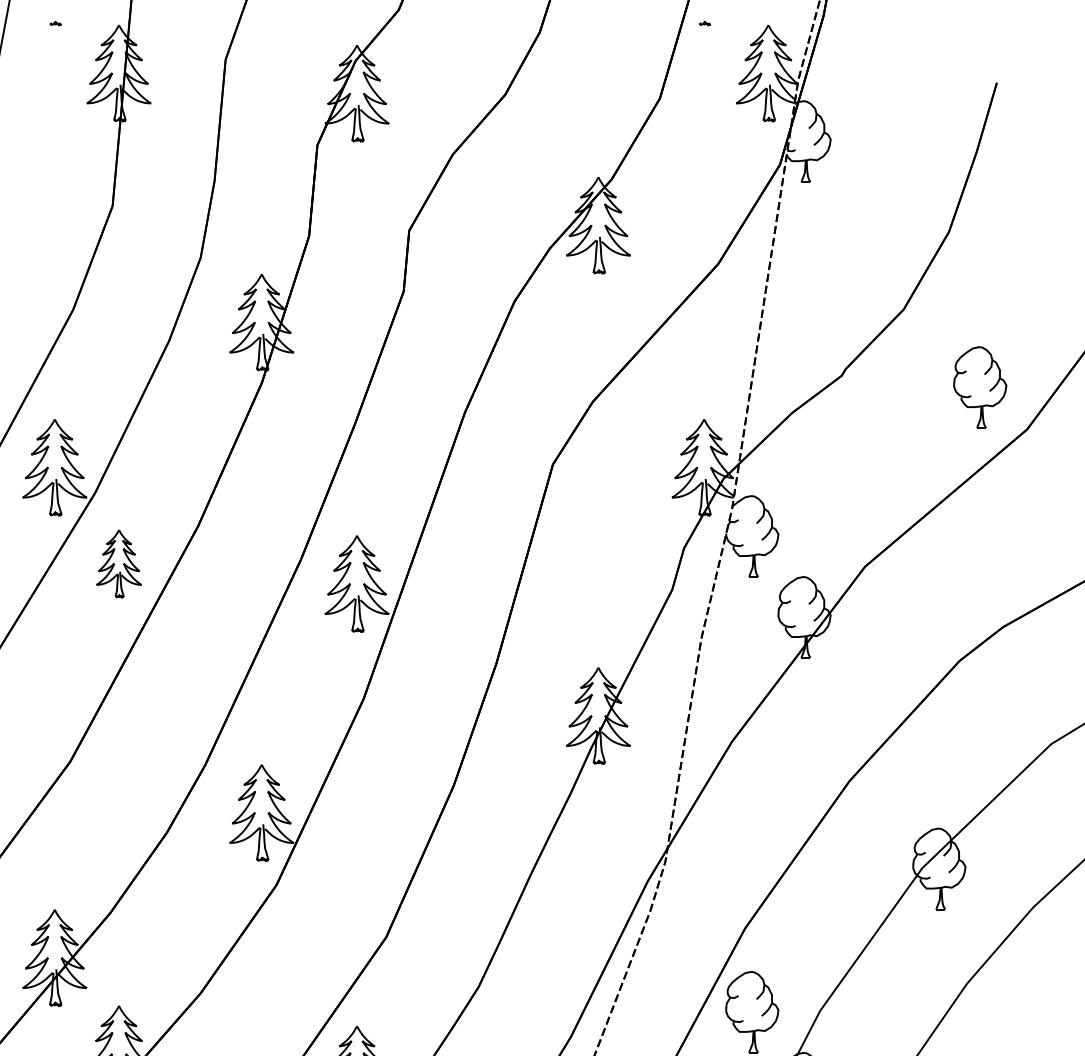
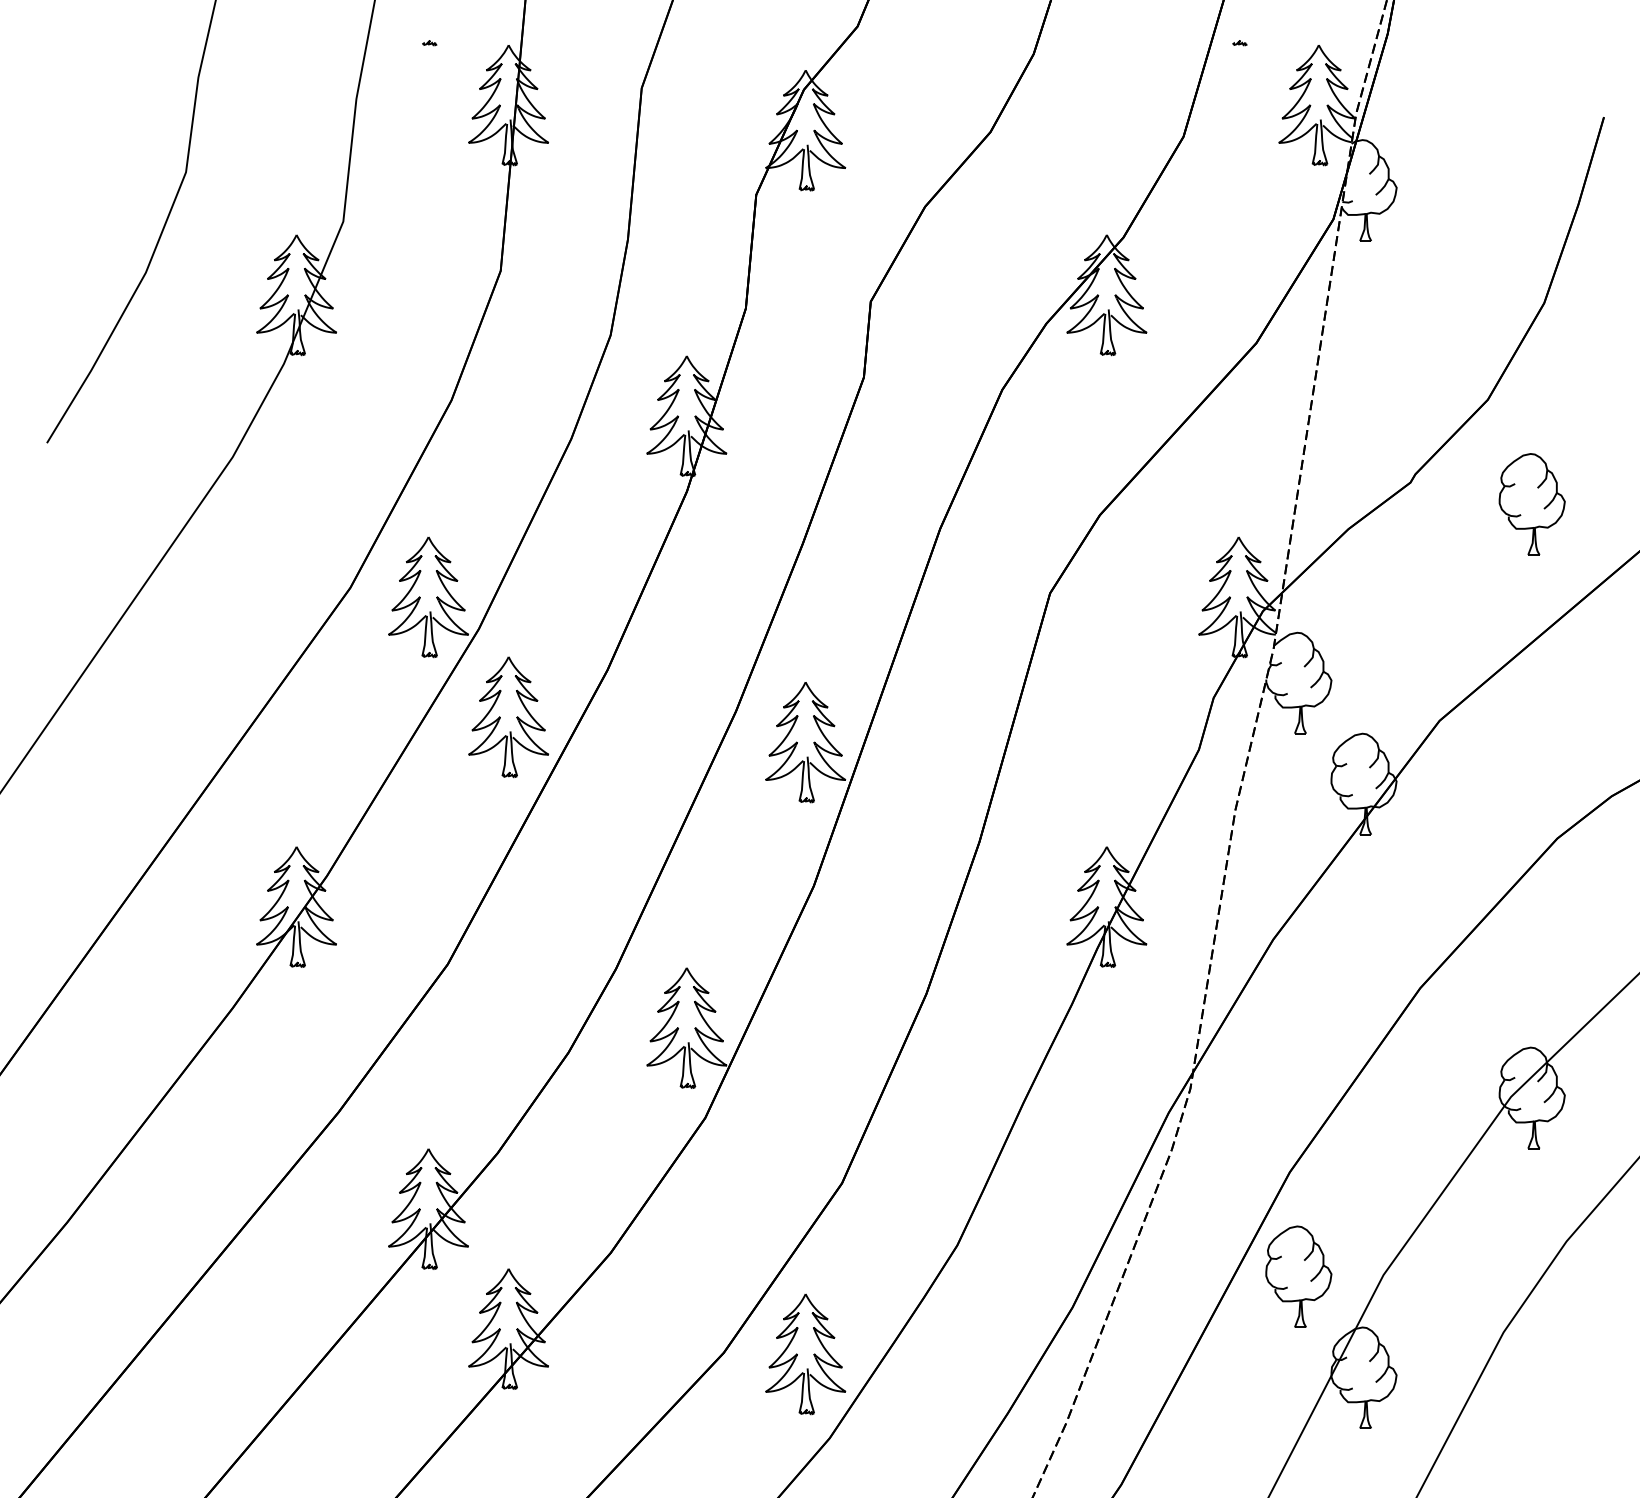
part: (979, 387) -> (1531, 504), moved
part: (118, 563) -> (508, 717), size x1.43

